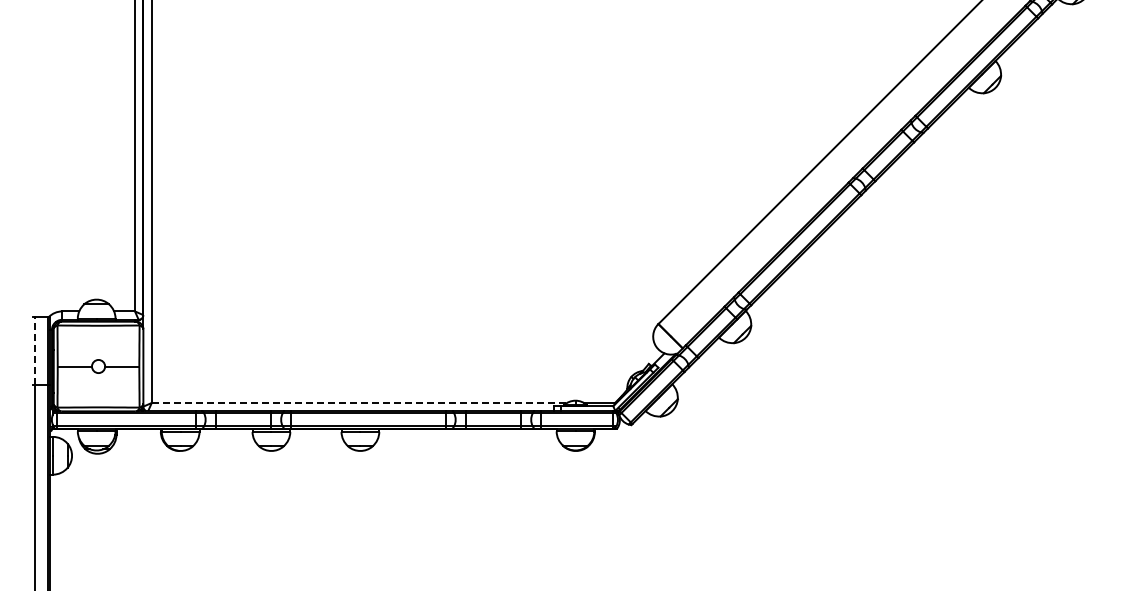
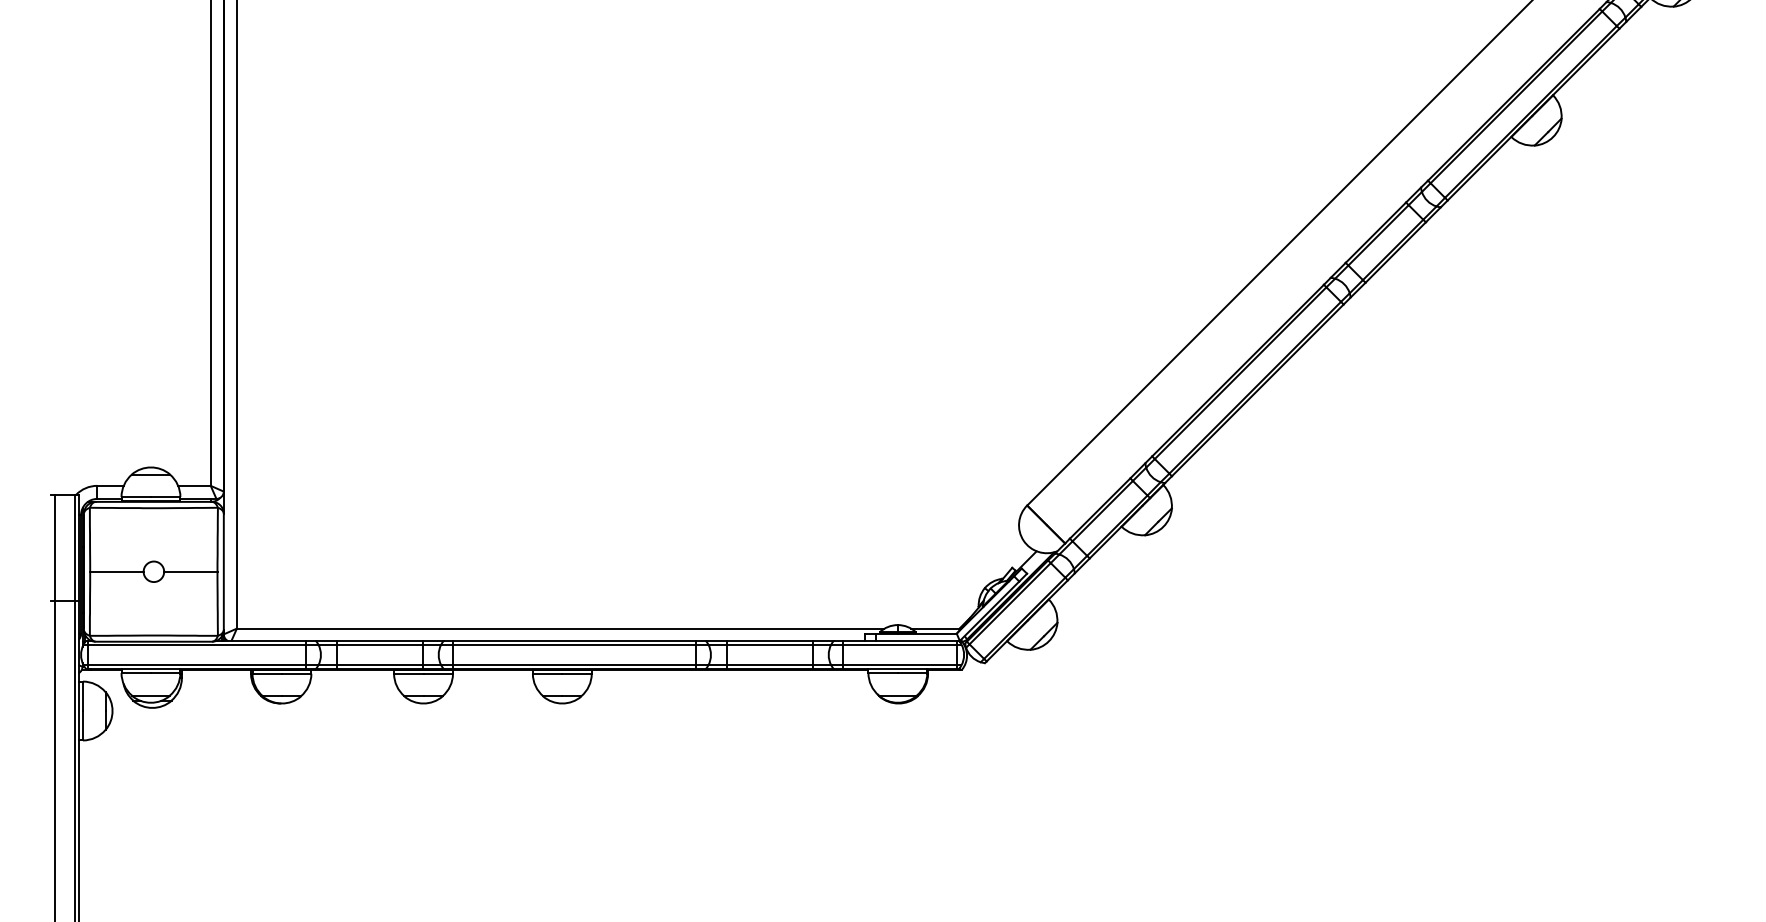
line: (34, 350) -> (53, 546), dashed -> solid
line: (359, 402) -> (560, 627), dashed -> solid

